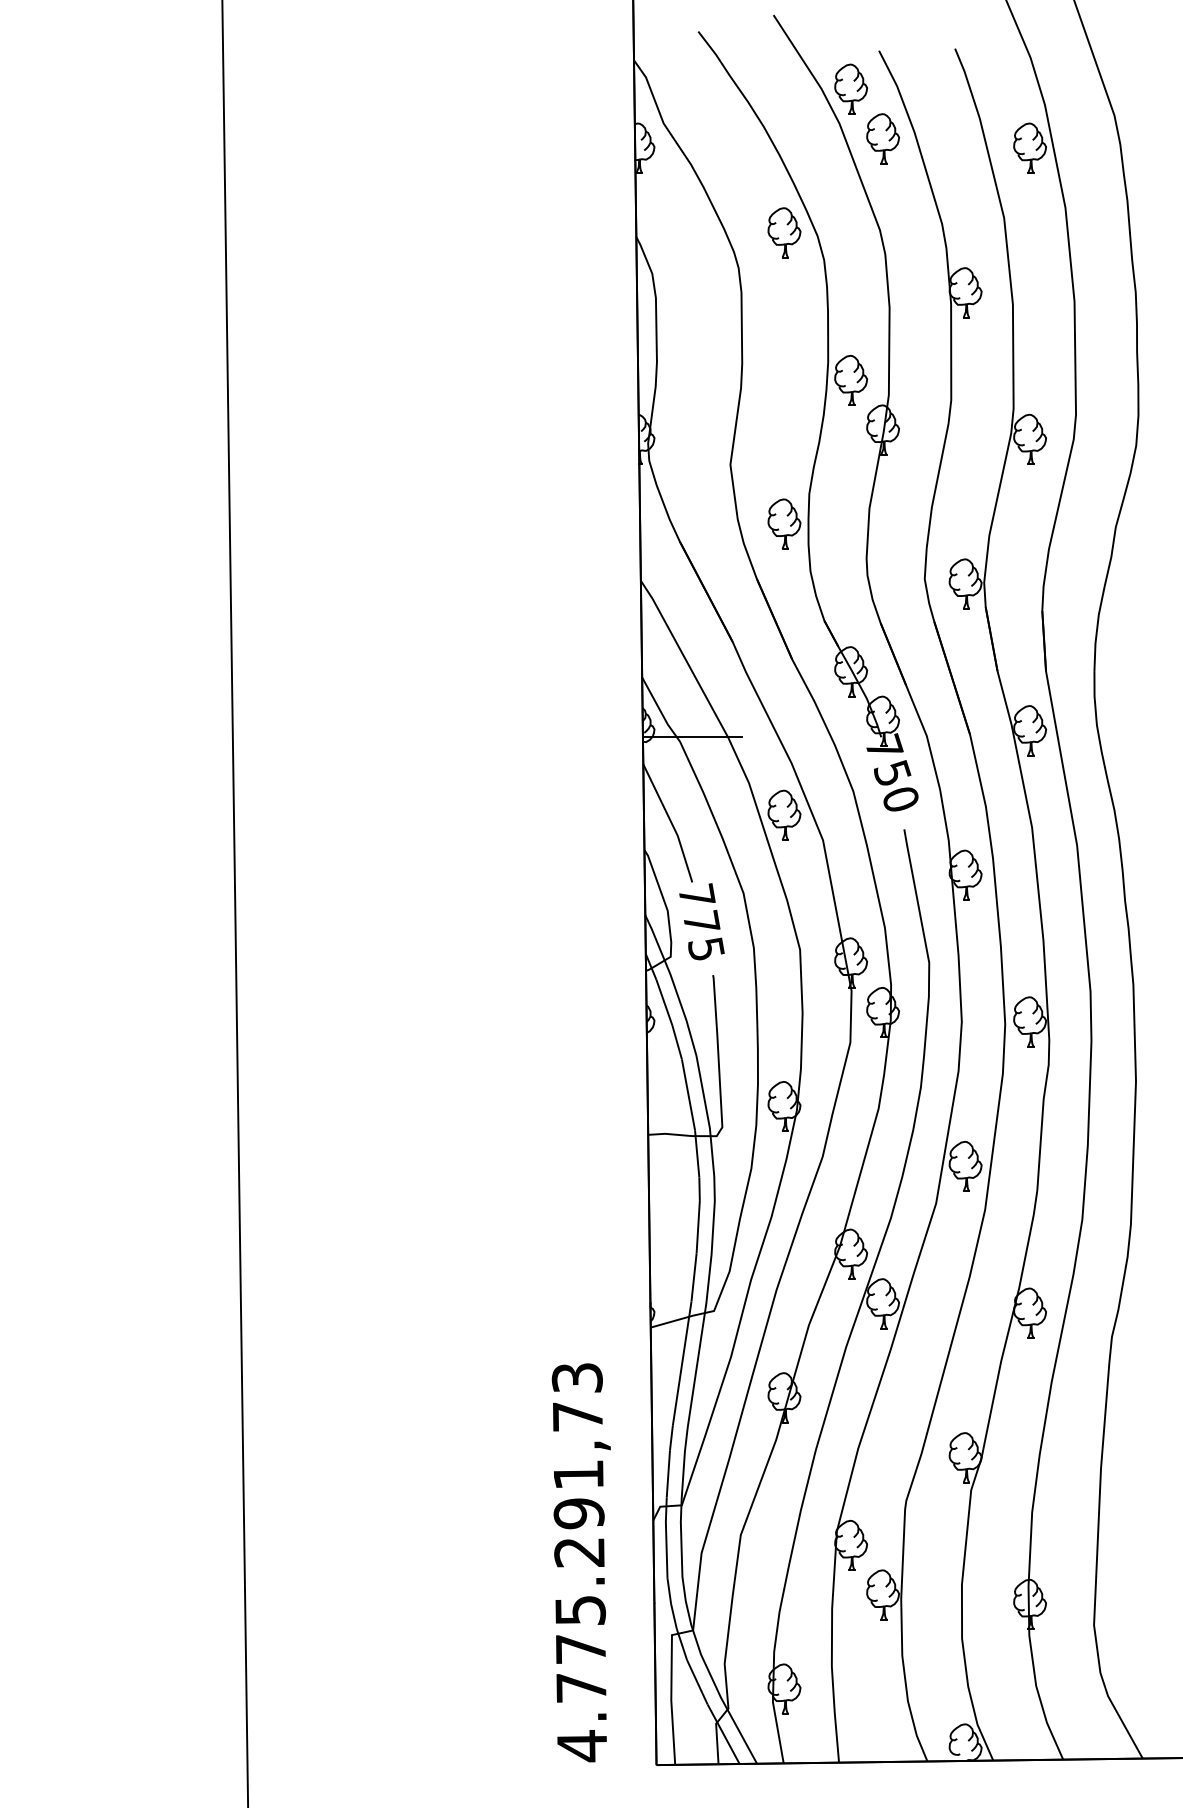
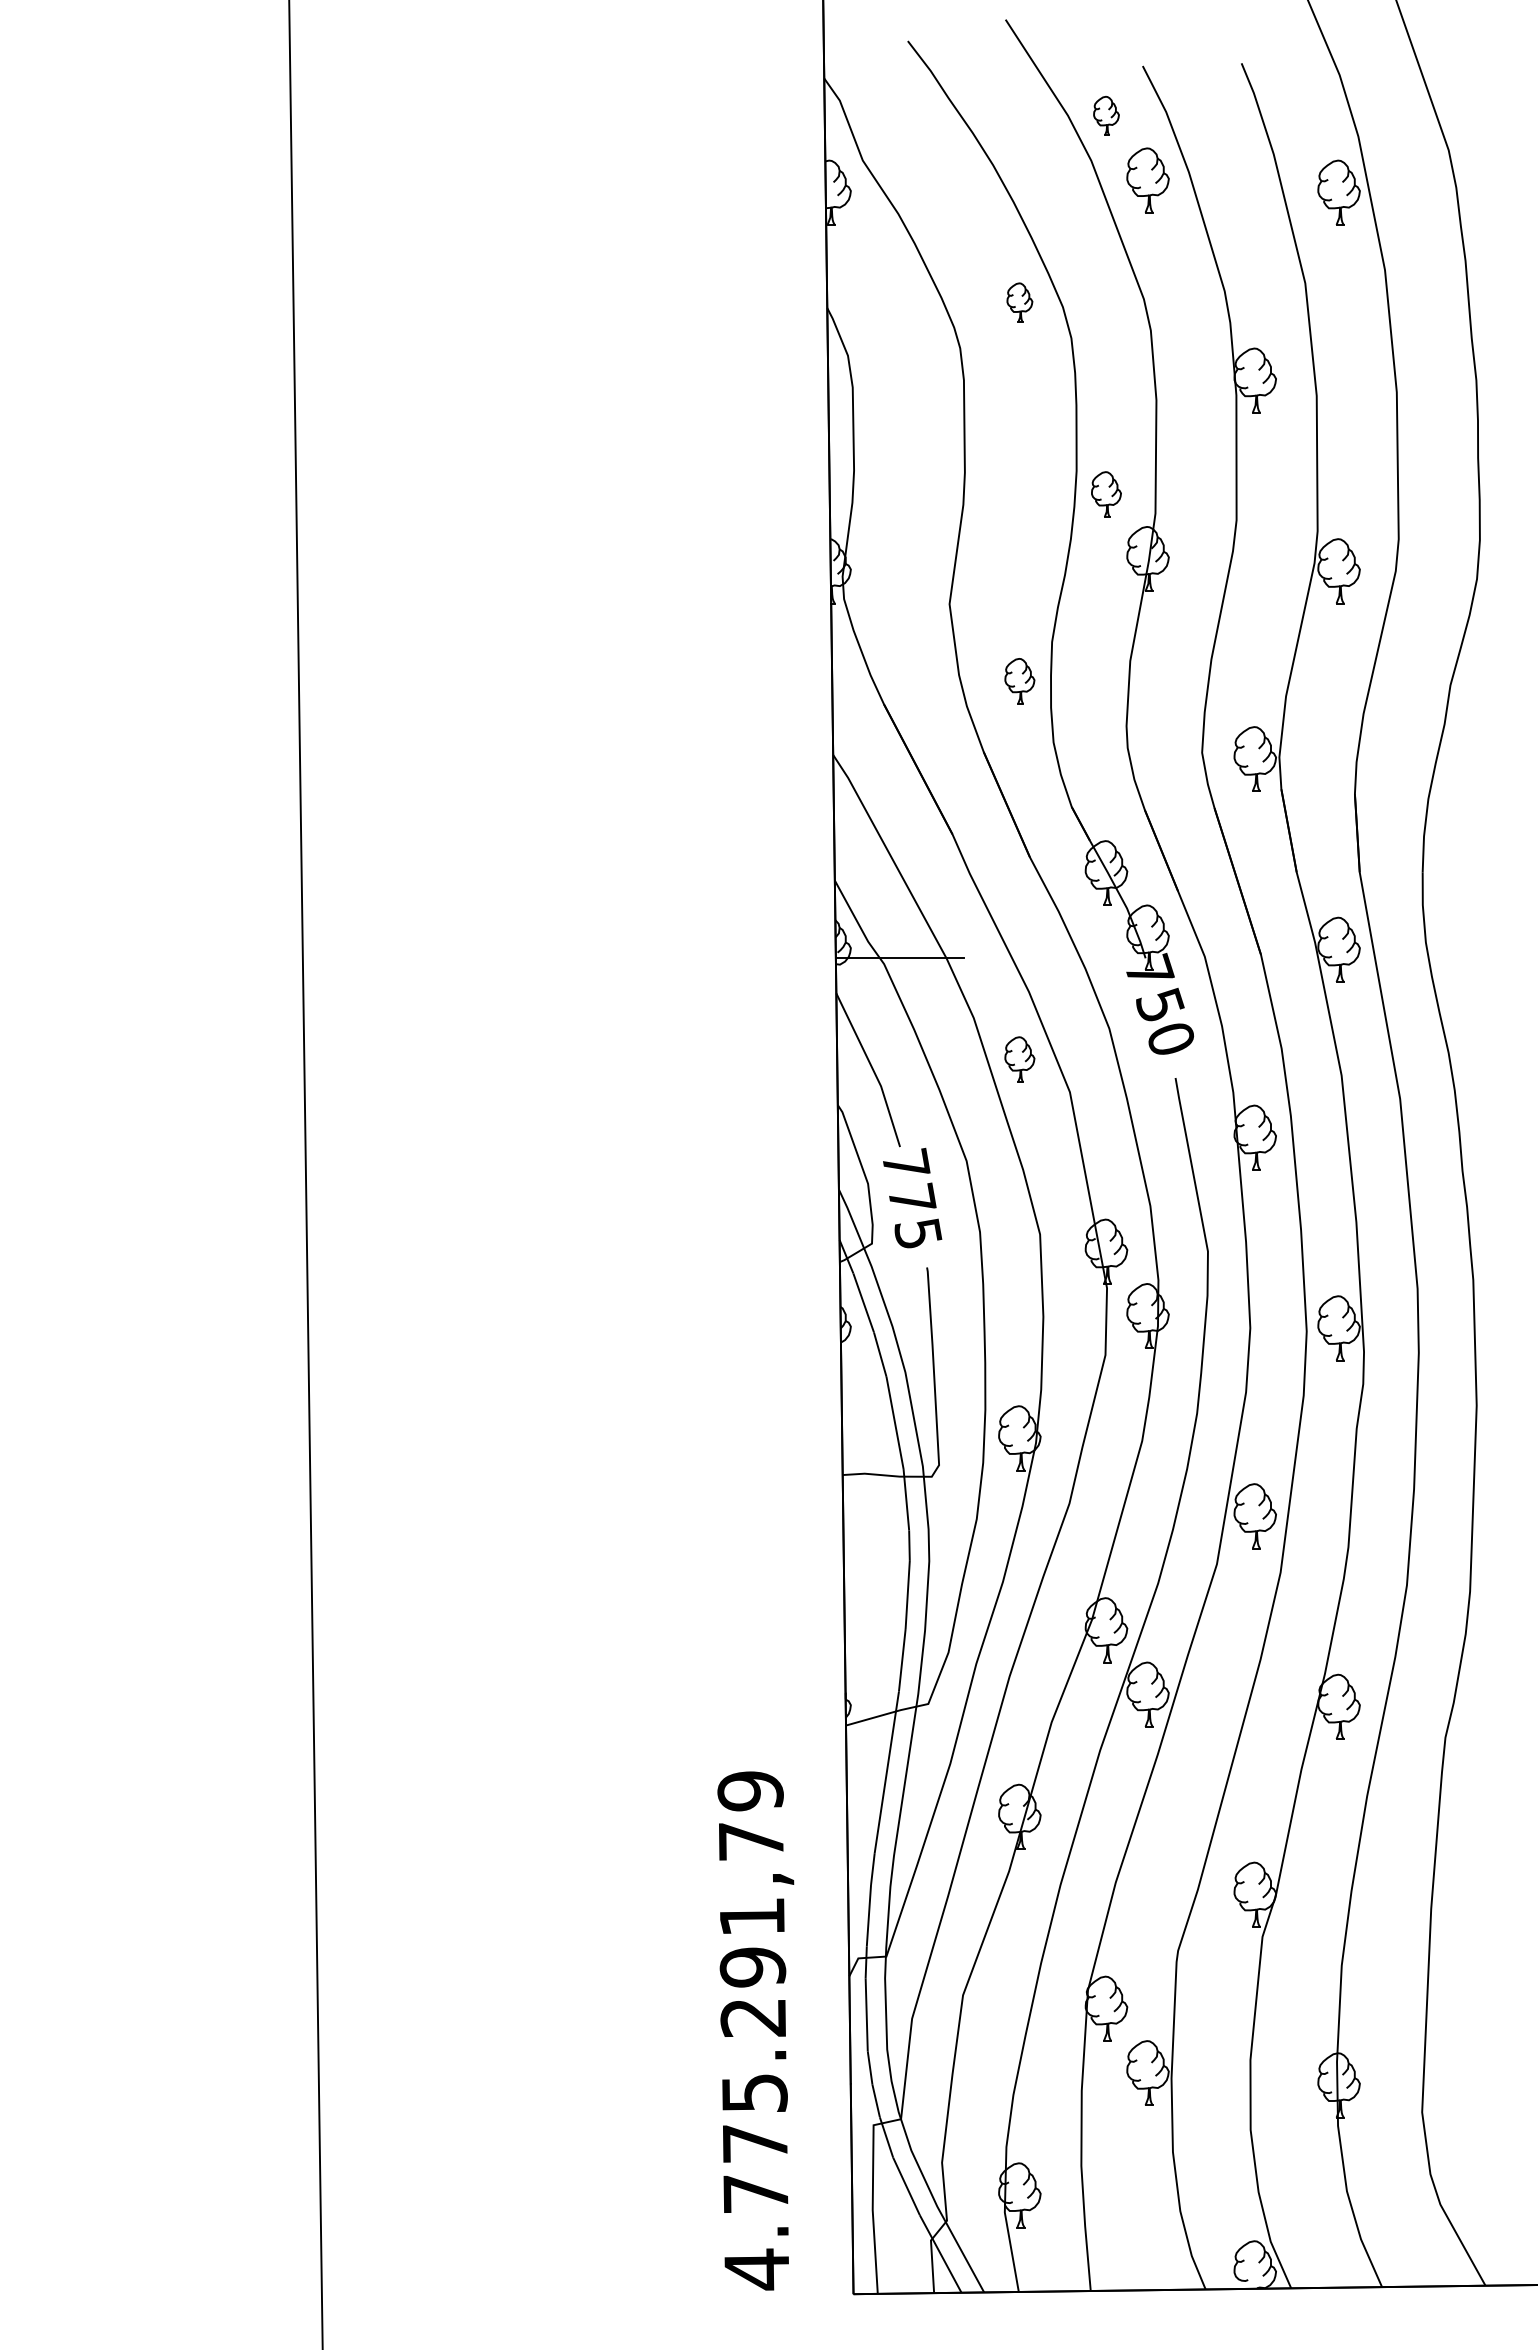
part: (851, 88) -> (1106, 115), size x0.6
part: (784, 232) -> (1019, 302), size x0.6
part: (851, 380) -> (1106, 494), size x0.7
part: (784, 524) -> (1019, 681), size x0.7
part: (784, 815) -> (1019, 1059), size x0.7
text: (577, 1378) -> (750, 1791), 4.775.291,73 -> 4.775.291,79

